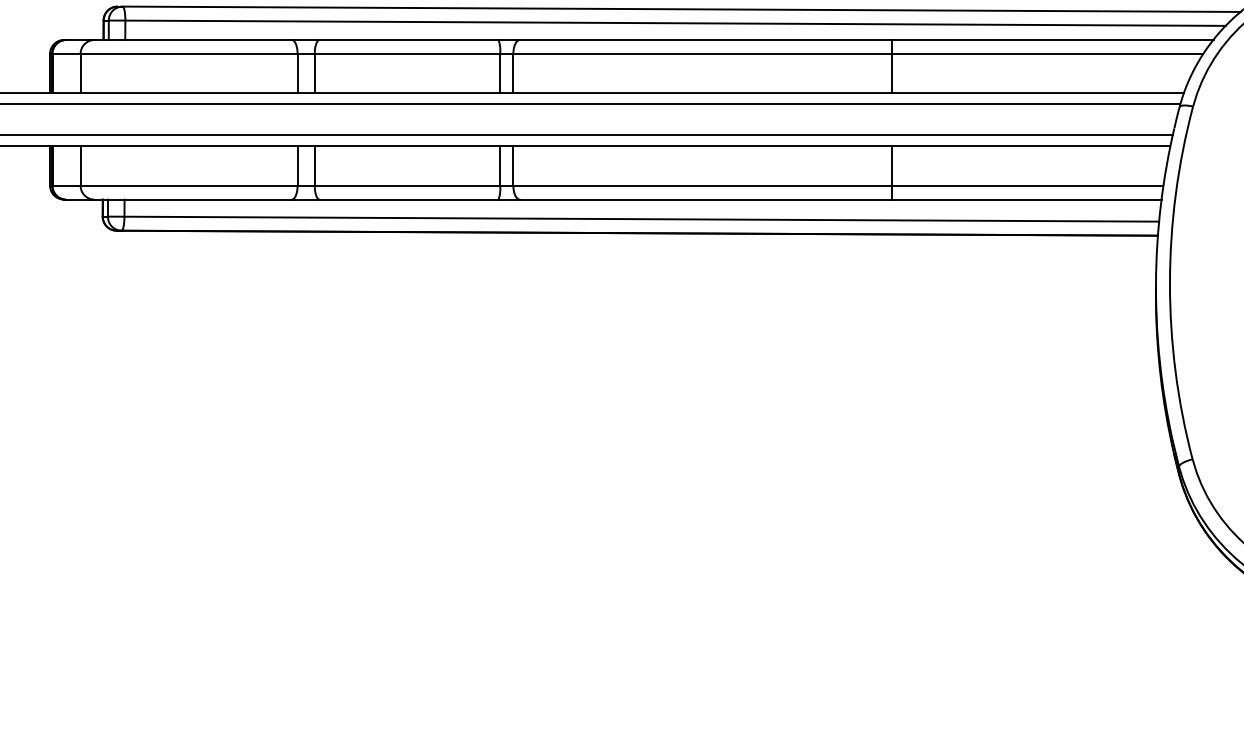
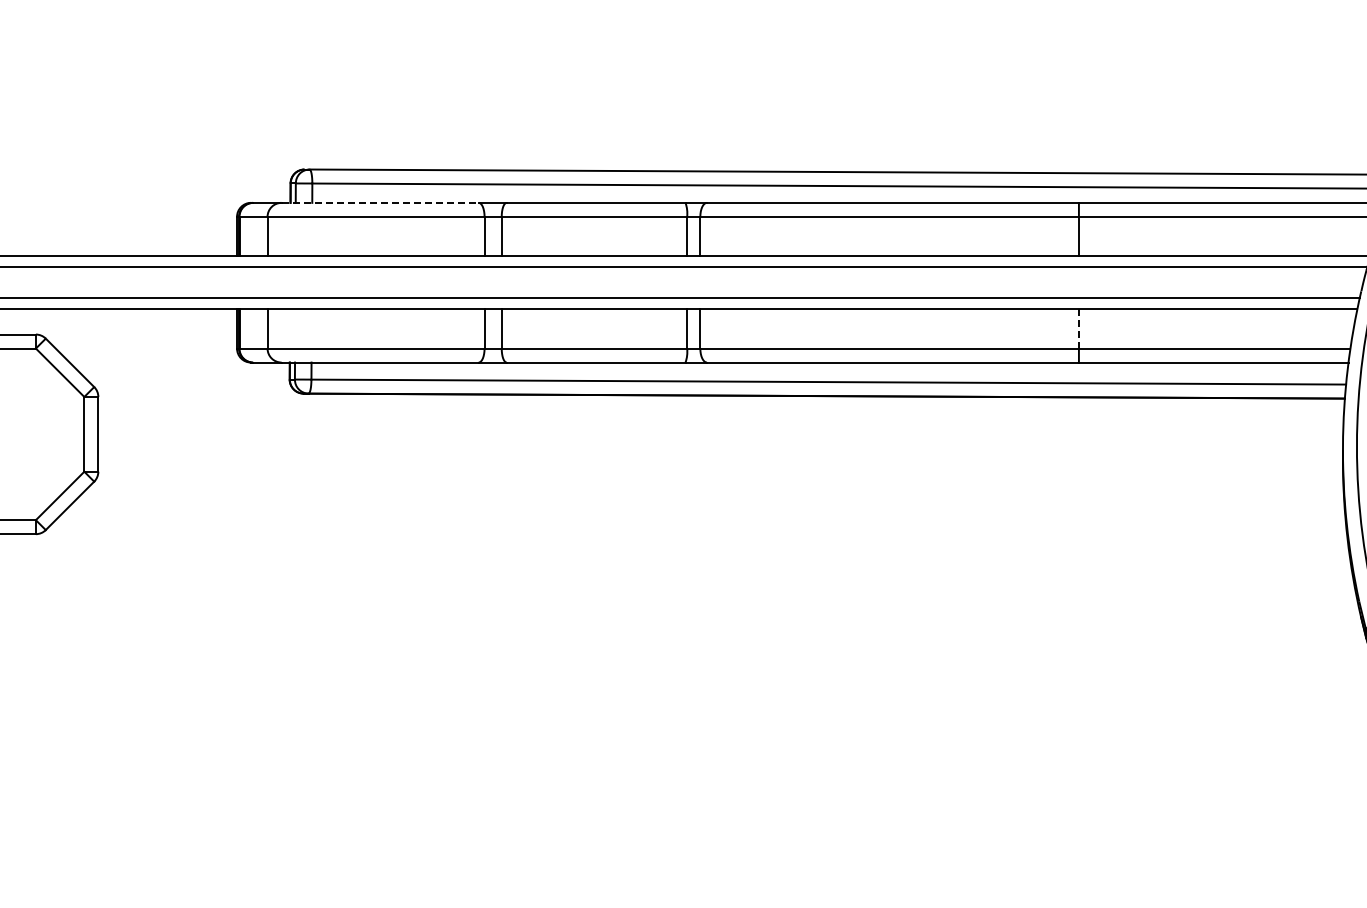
line: (193, 39) -> (380, 202), solid -> dashed
line: (891, 165) -> (1078, 328), solid -> dashed

